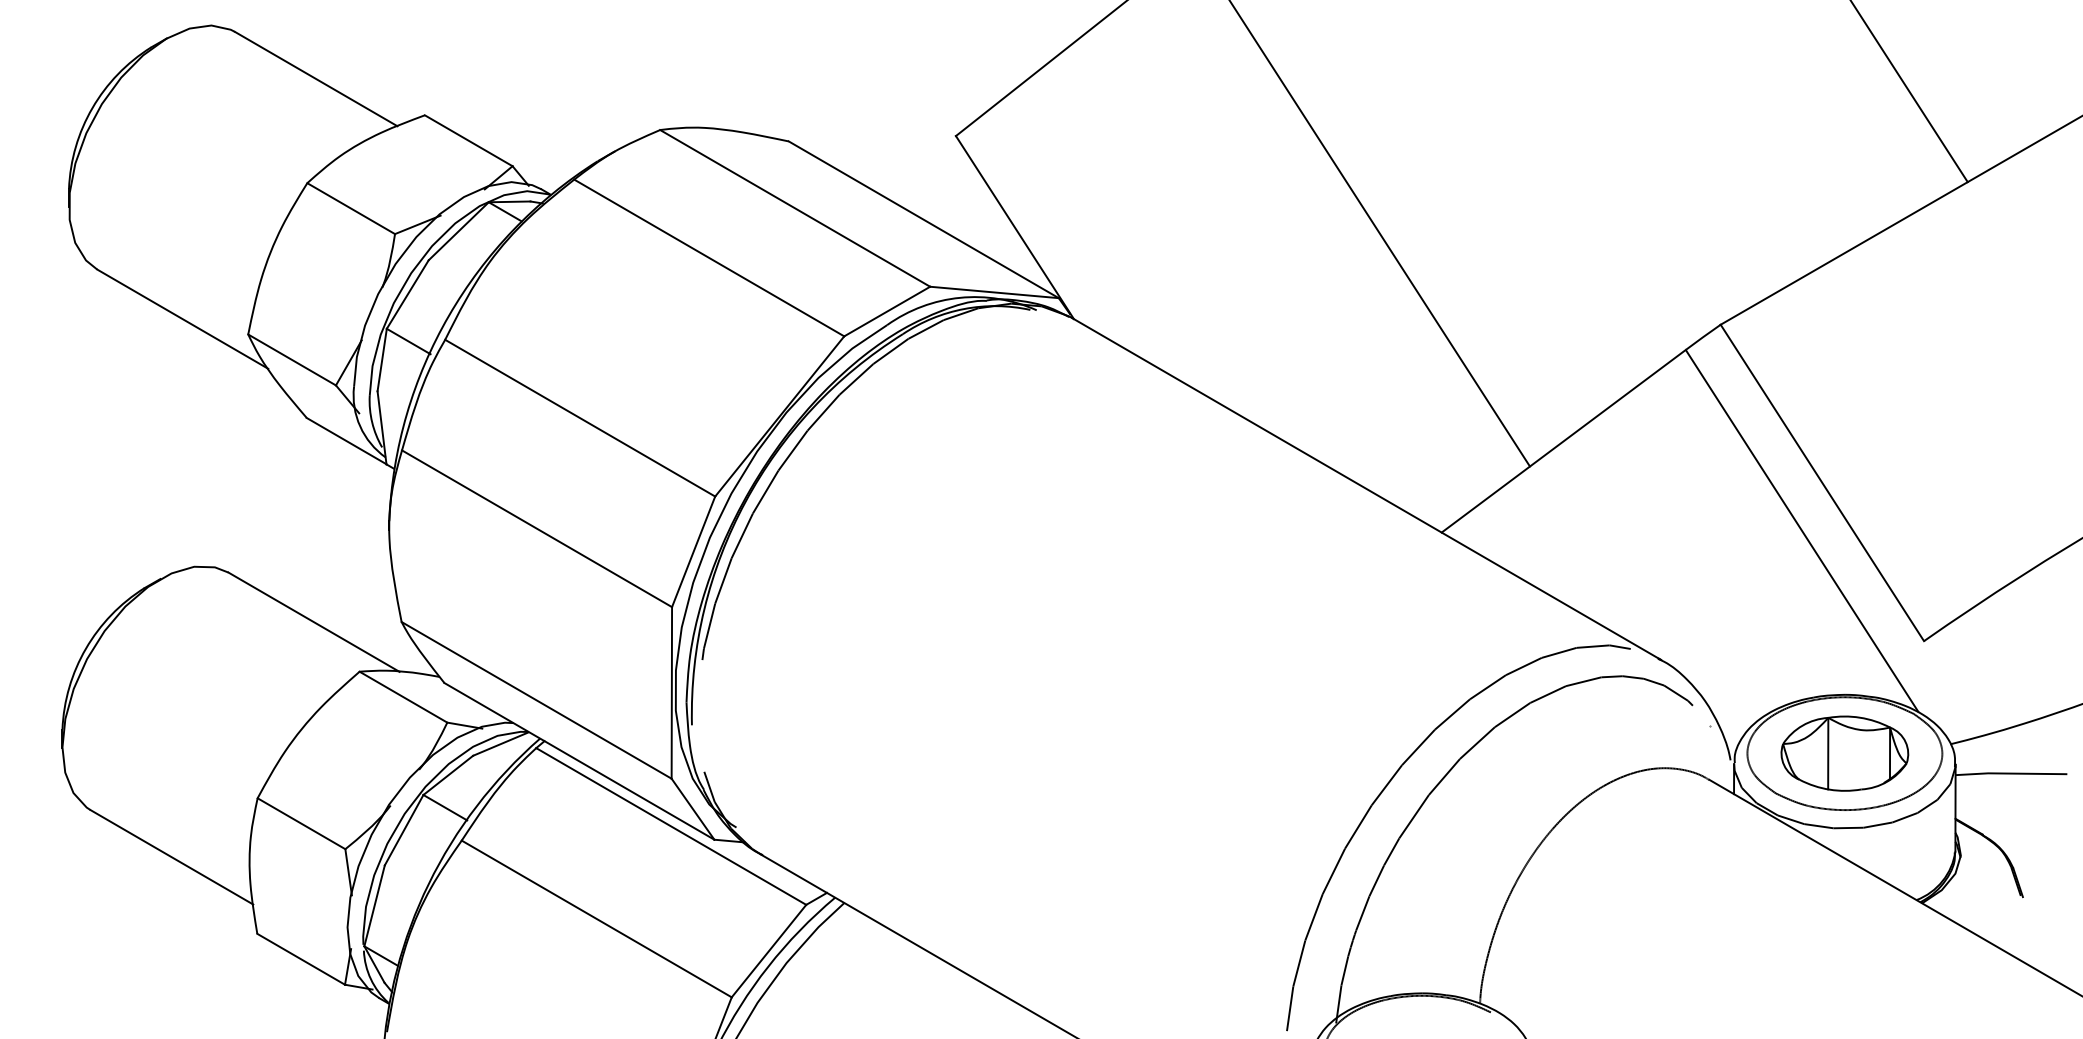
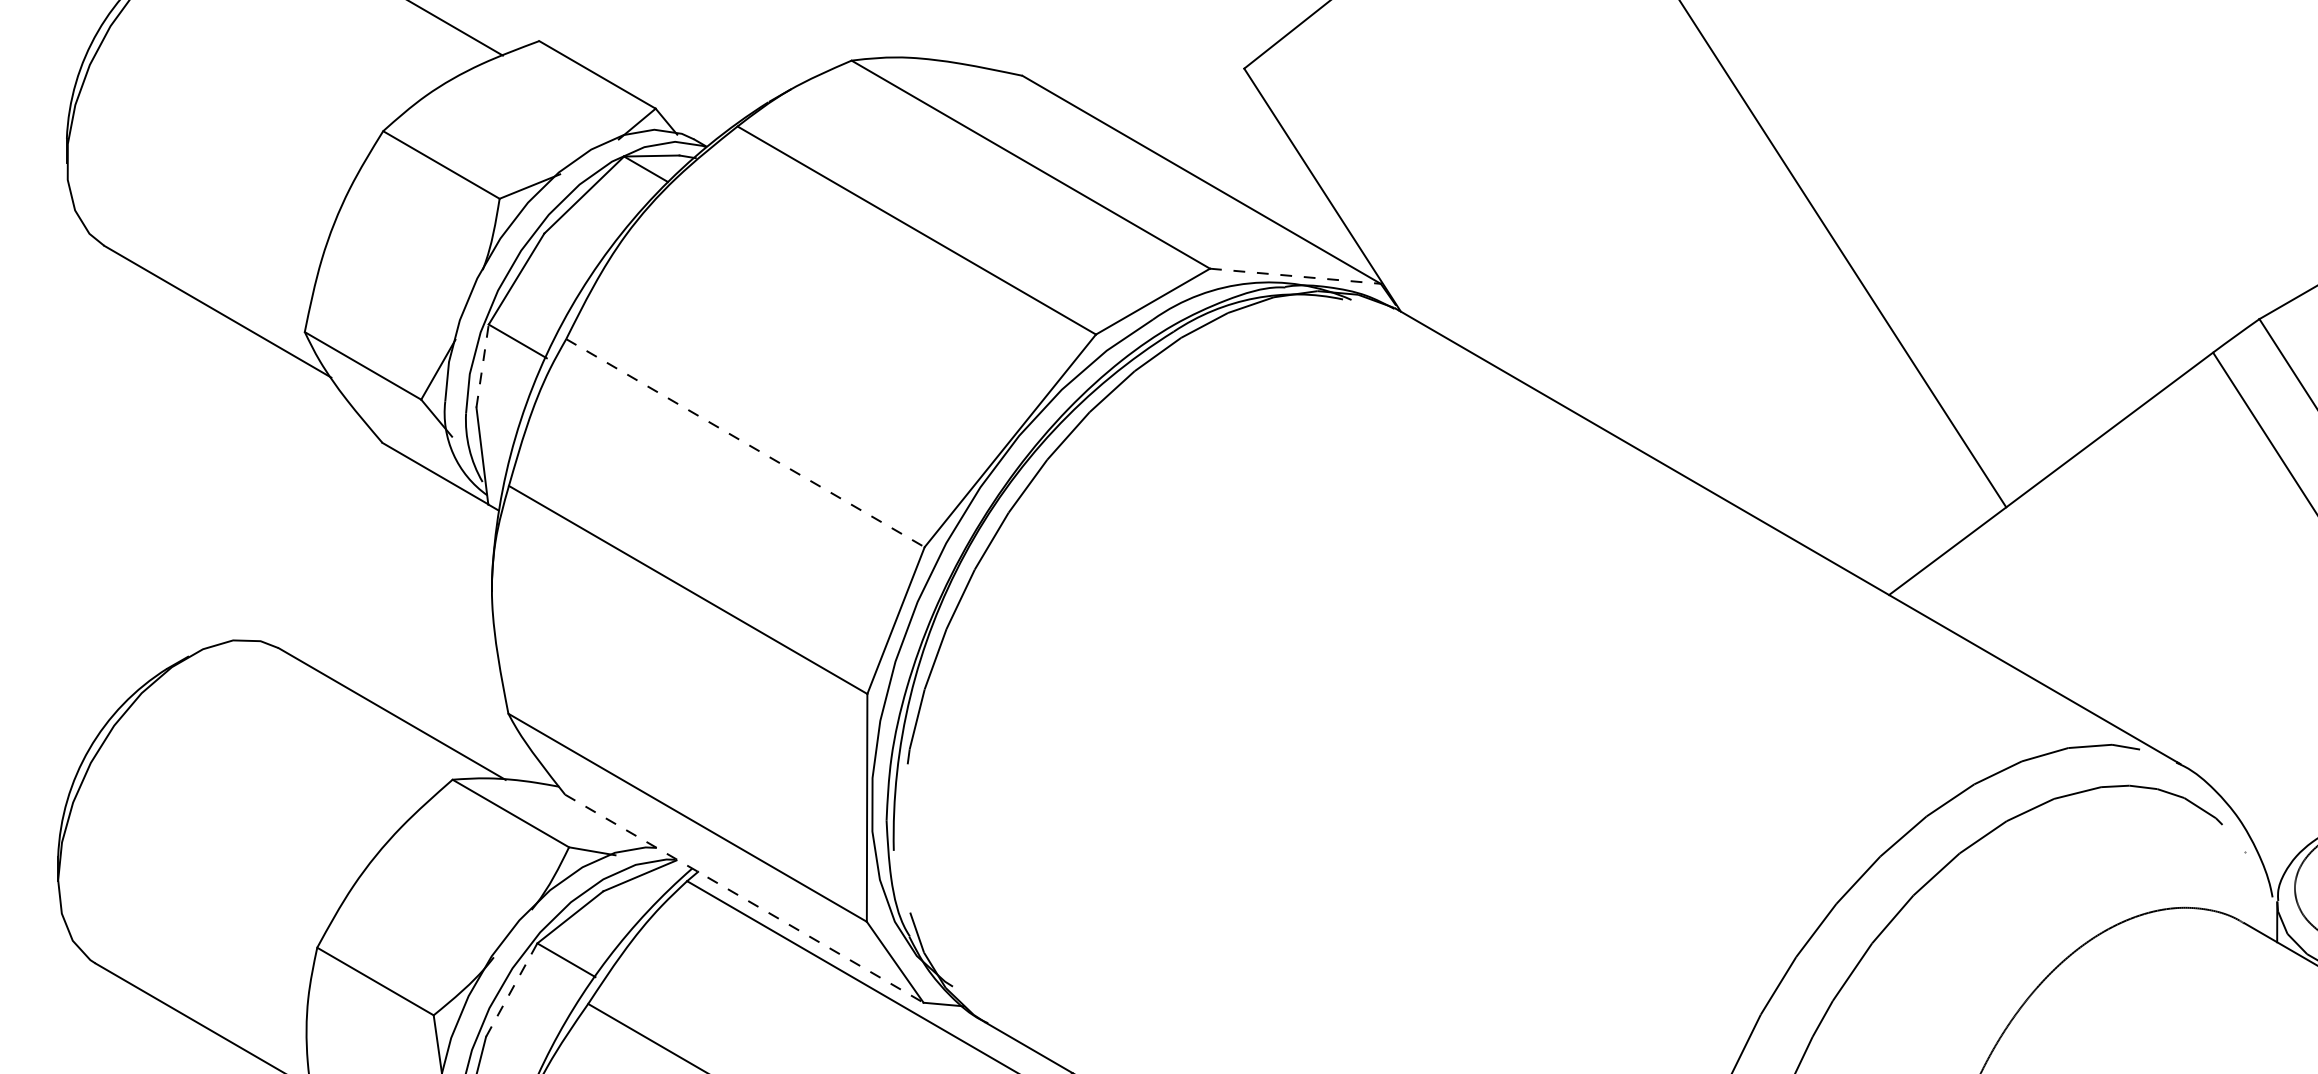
line: (994, 292) -> (1295, 276), solid -> dashed
line: (382, 360) -> (483, 366), solid -> dashed
line: (580, 418) -> (745, 443), solid -> dashed
line: (579, 761) -> (744, 898), solid -> dashed
line: (404, 829) -> (512, 989), solid -> dashed

